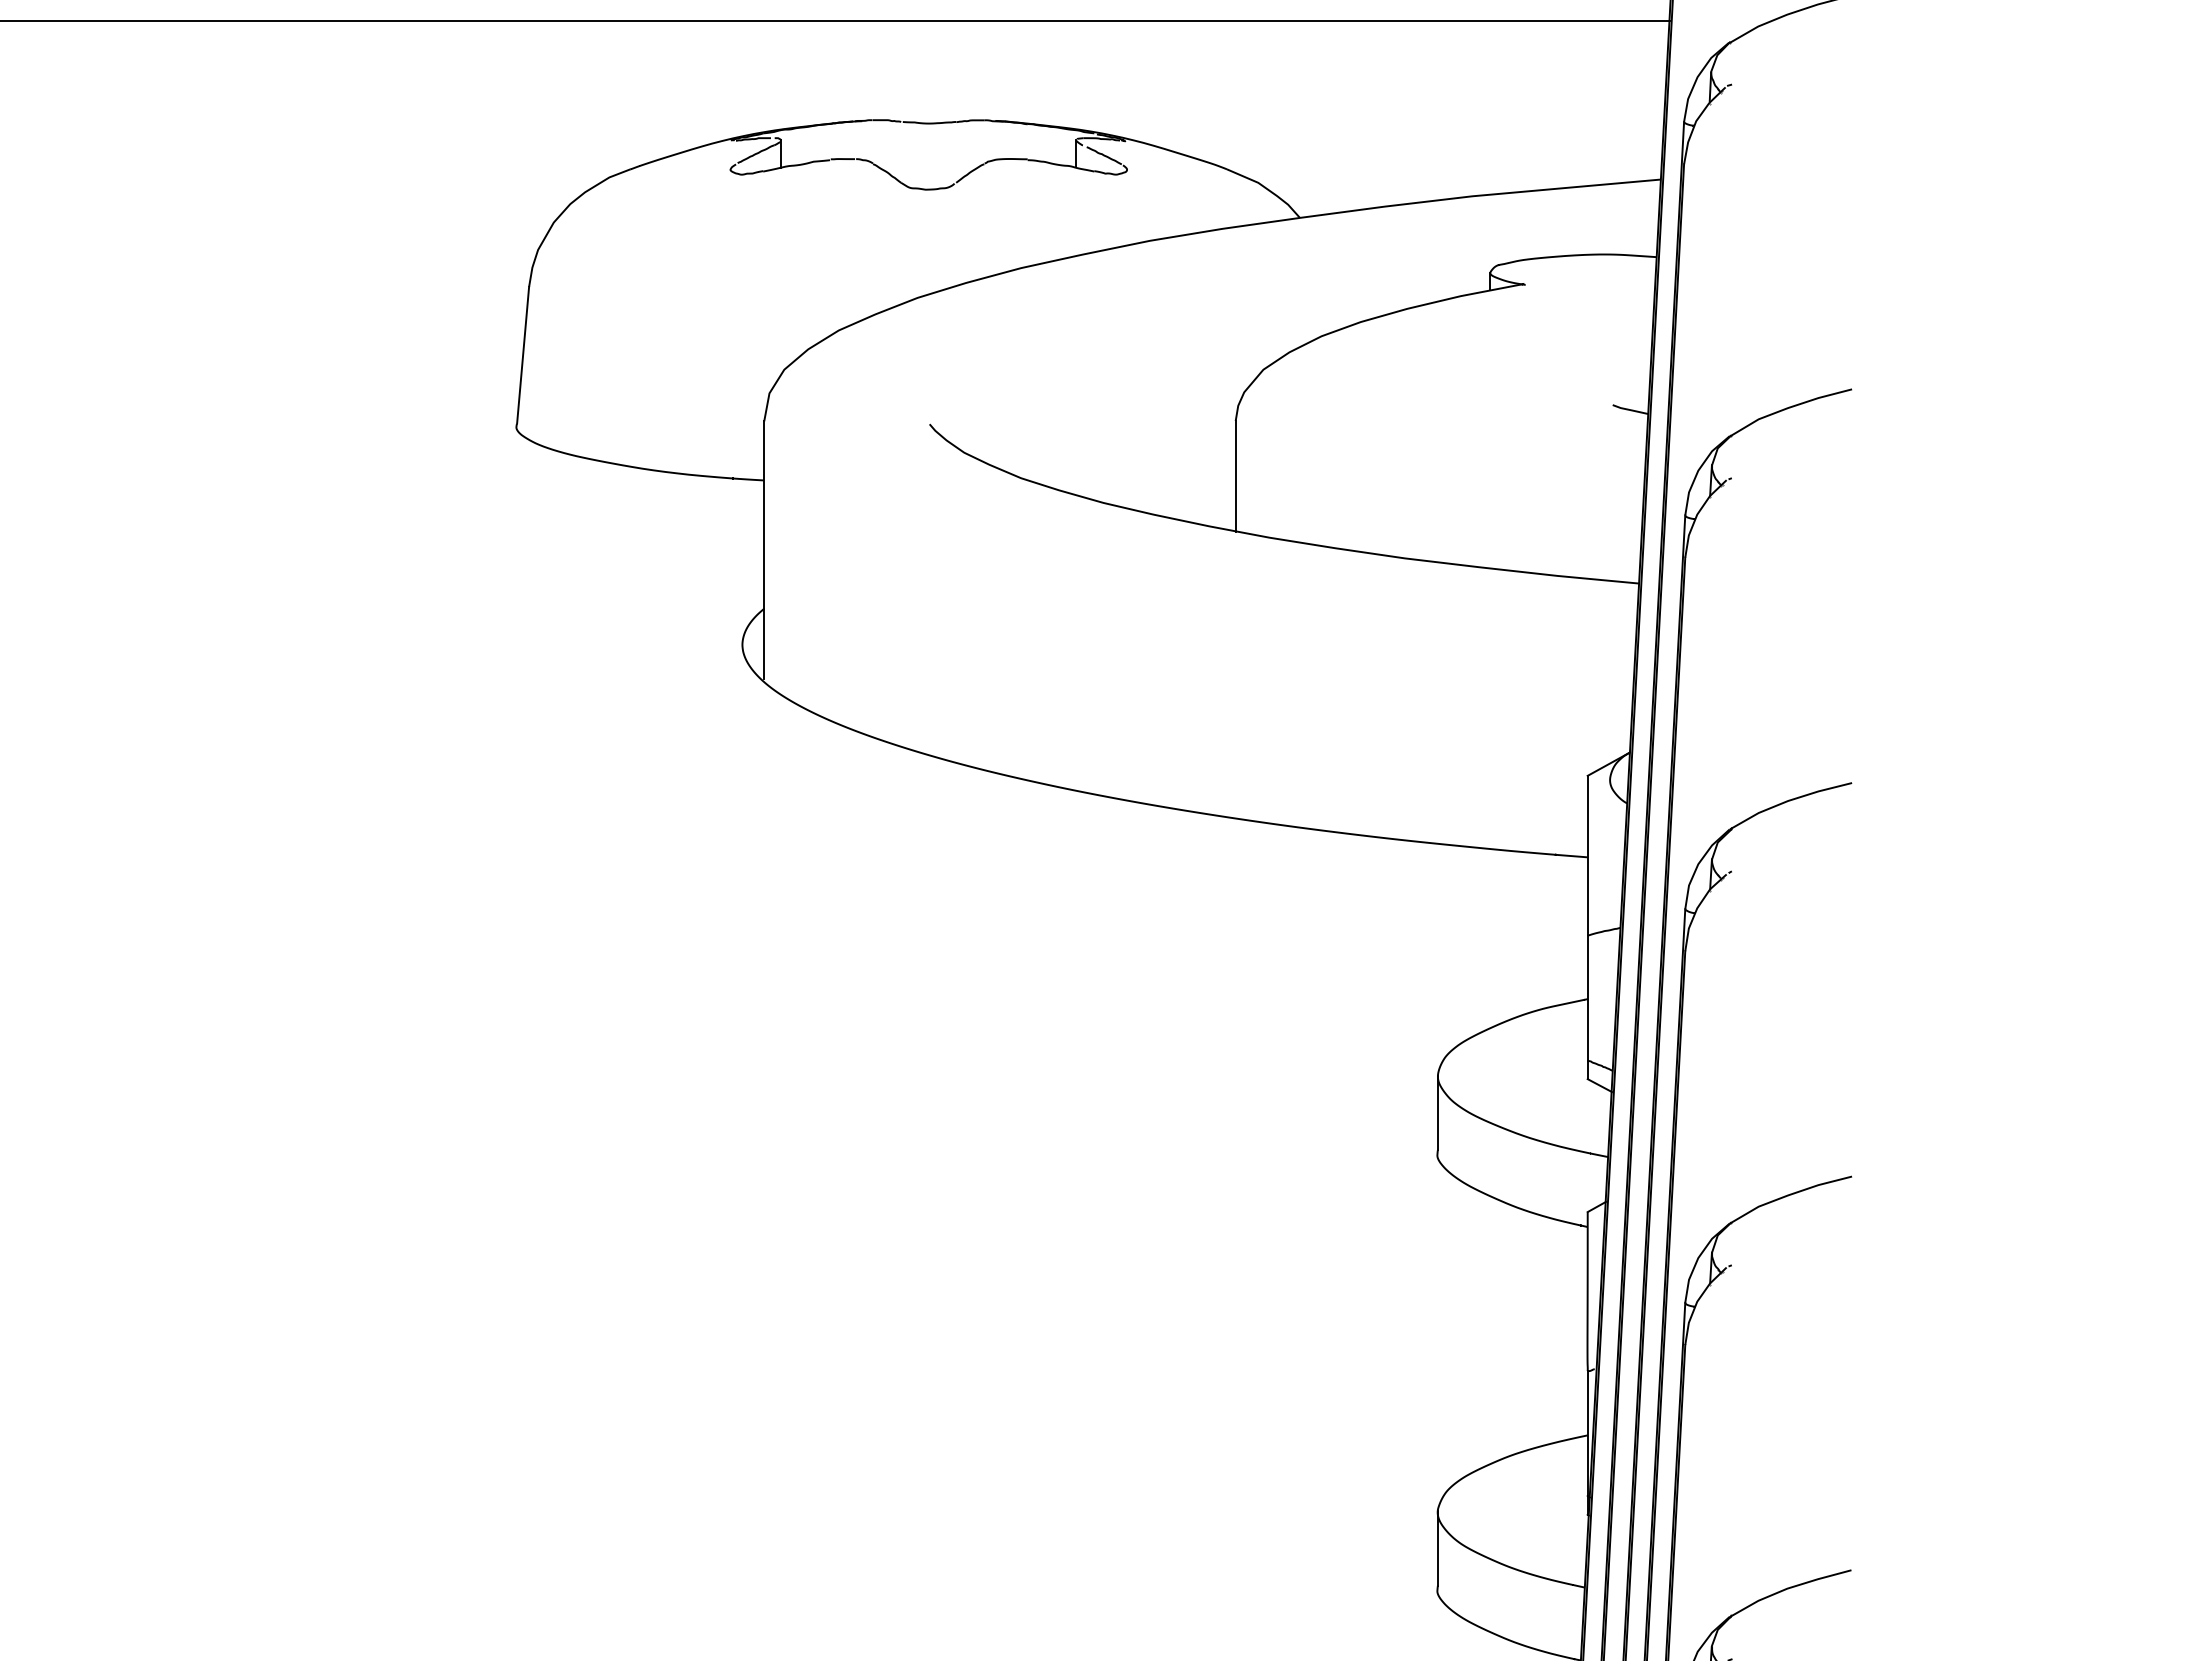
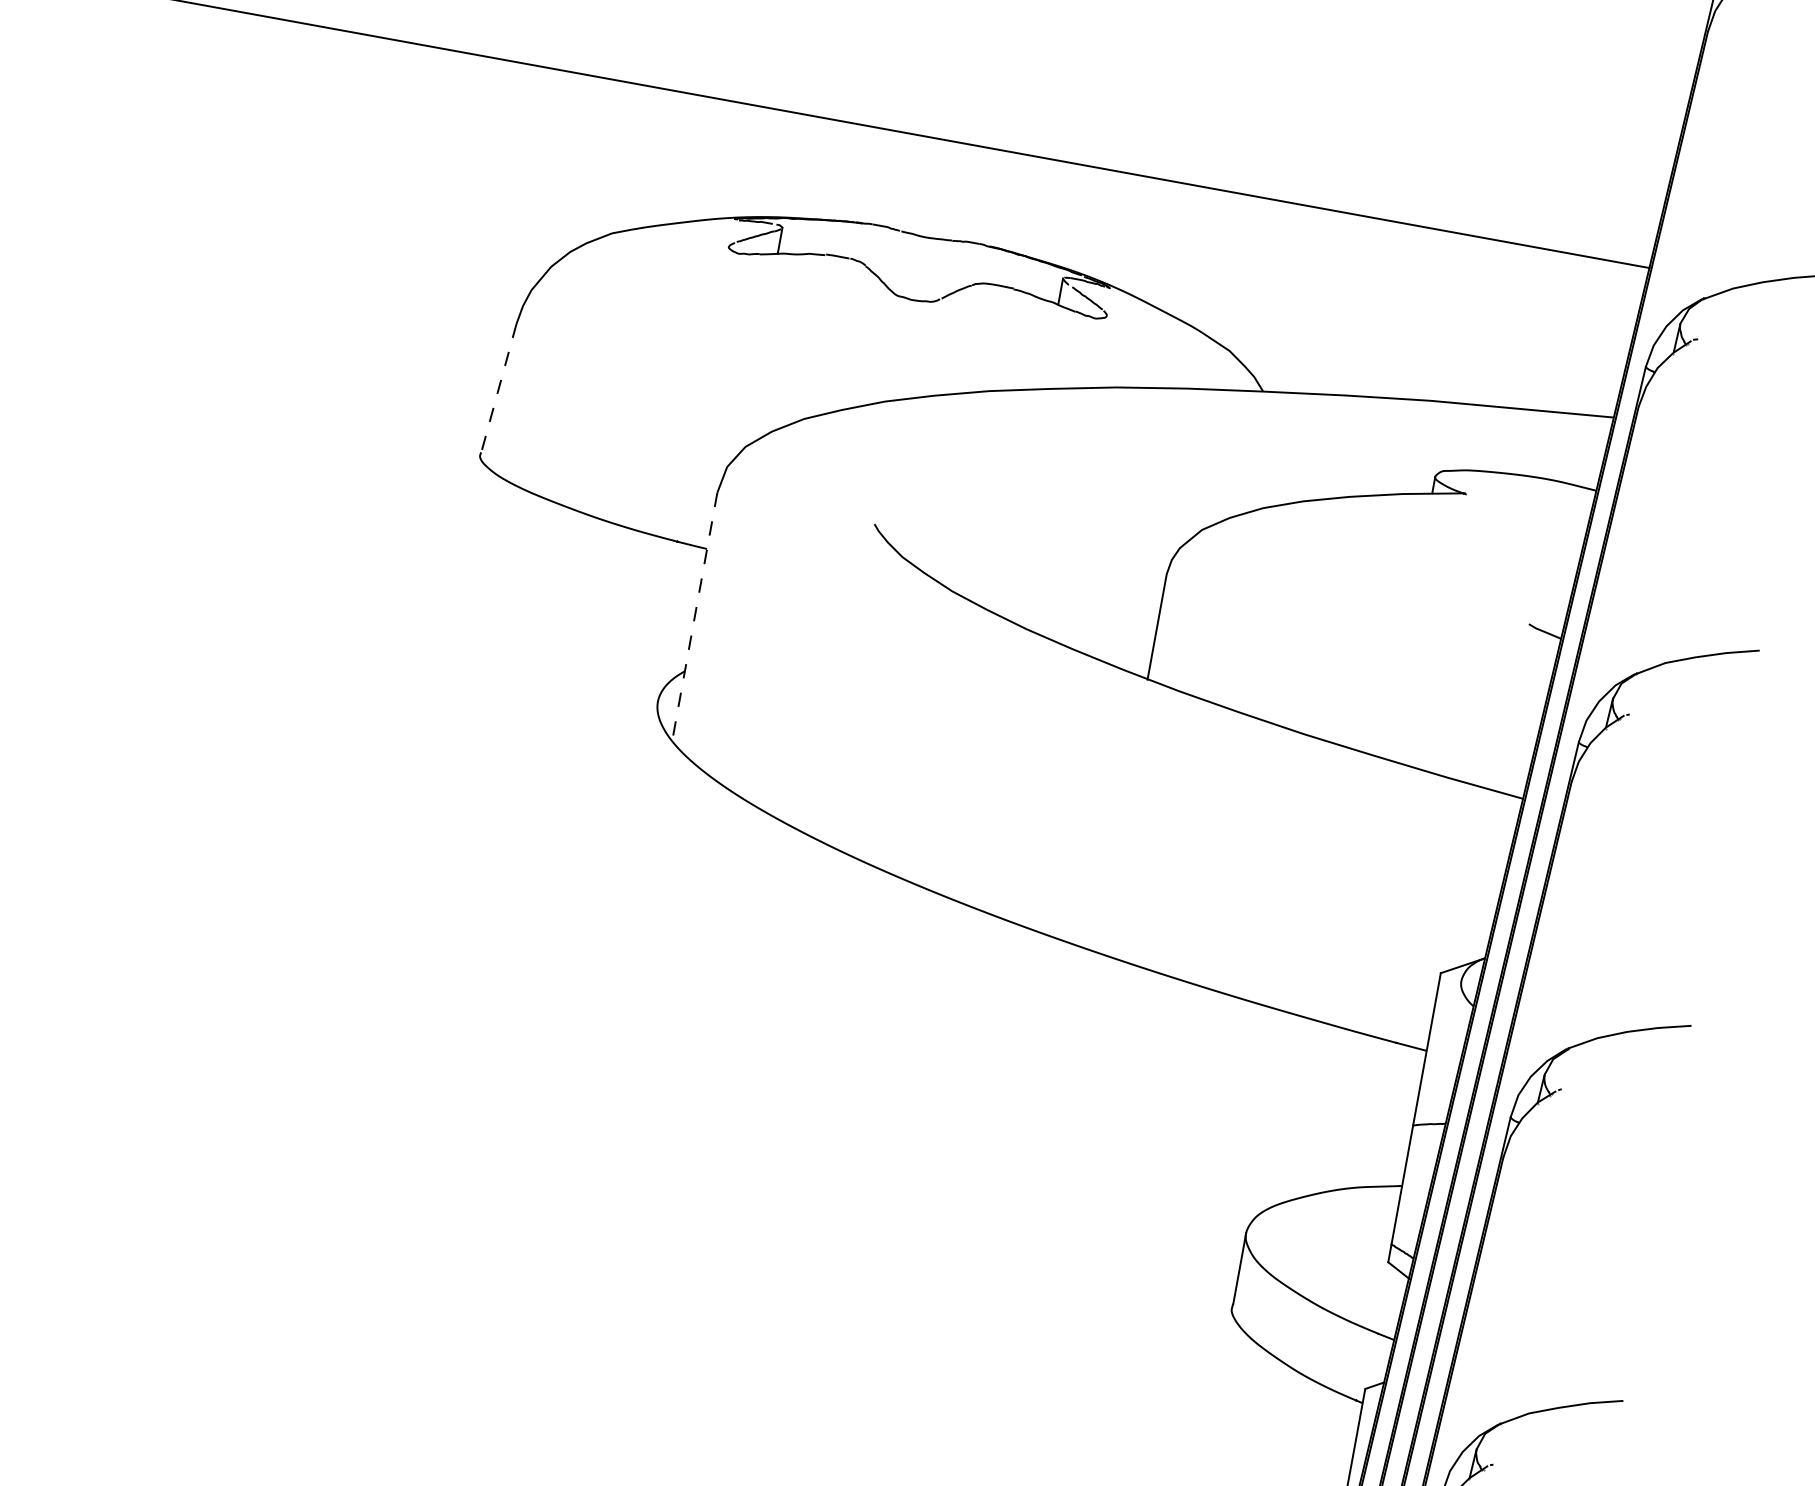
line: (523, 355) -> (499, 388), solid -> dashed
line: (764, 550) -> (695, 615), solid -> dashed

